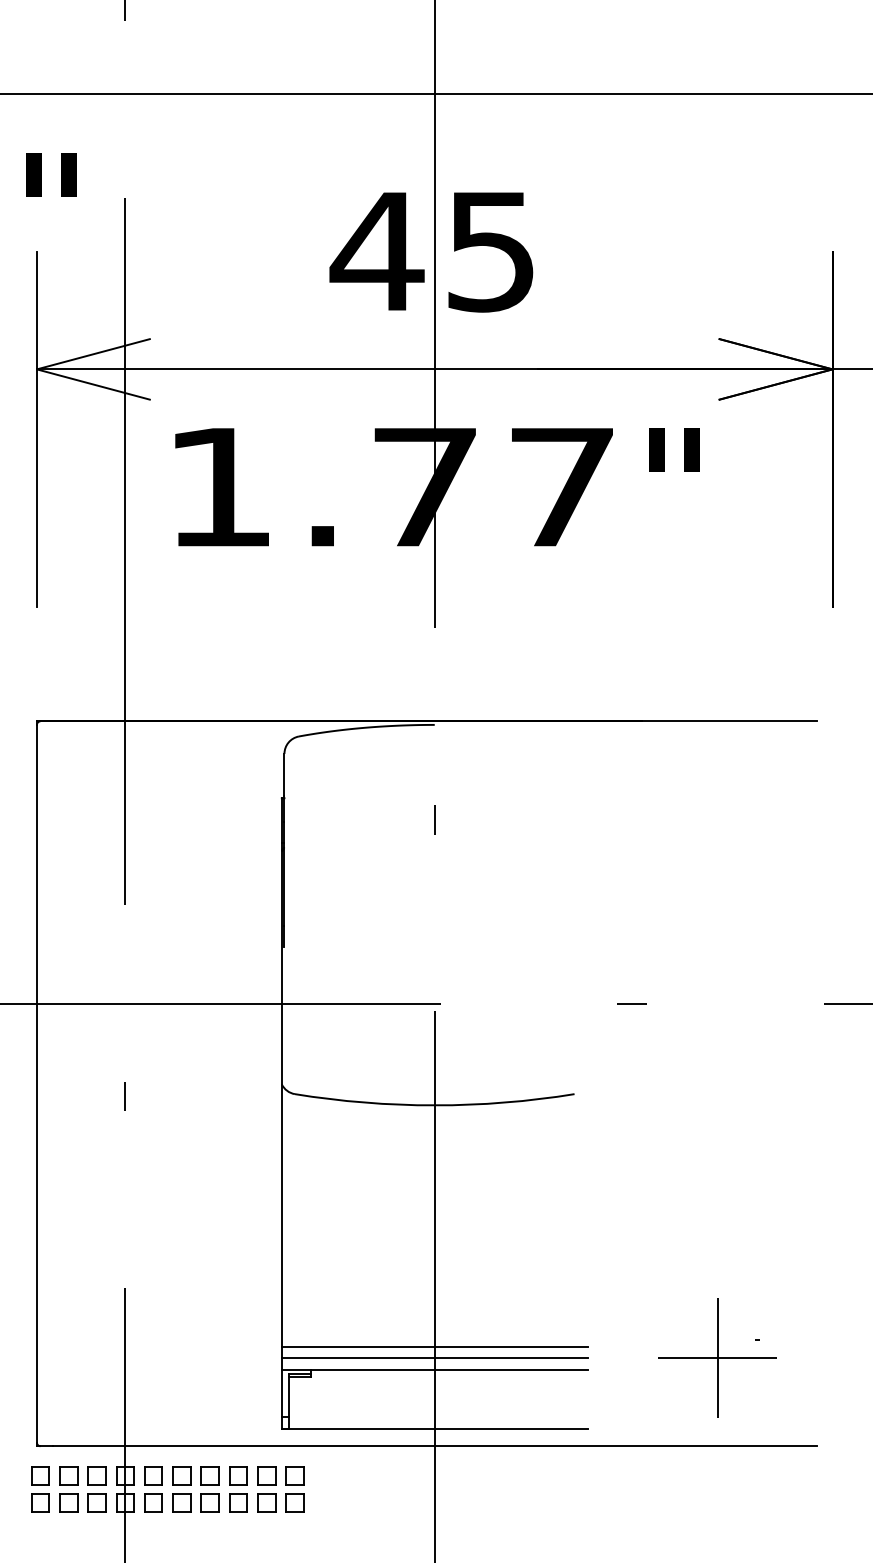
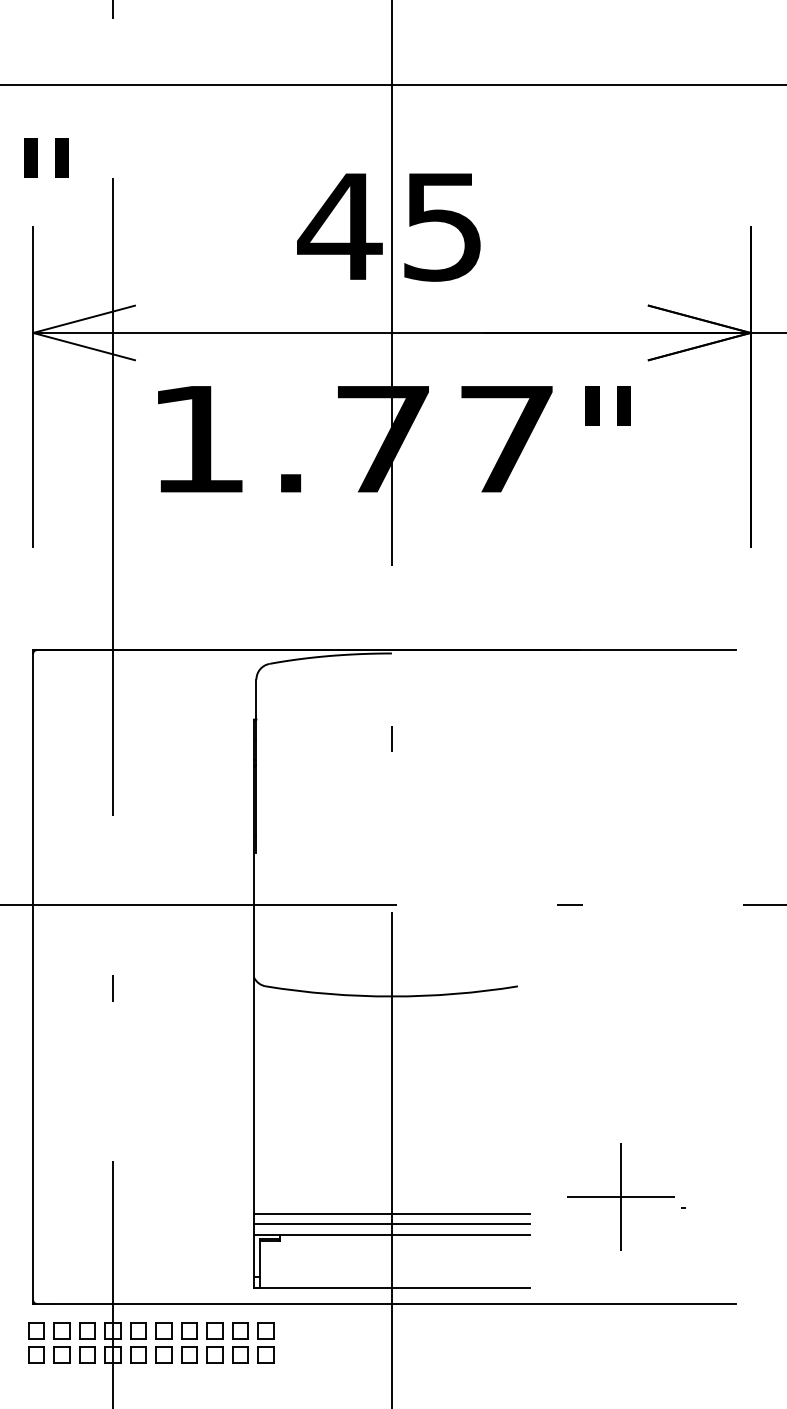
part: (717, 1357) -> (620, 1196), moved

